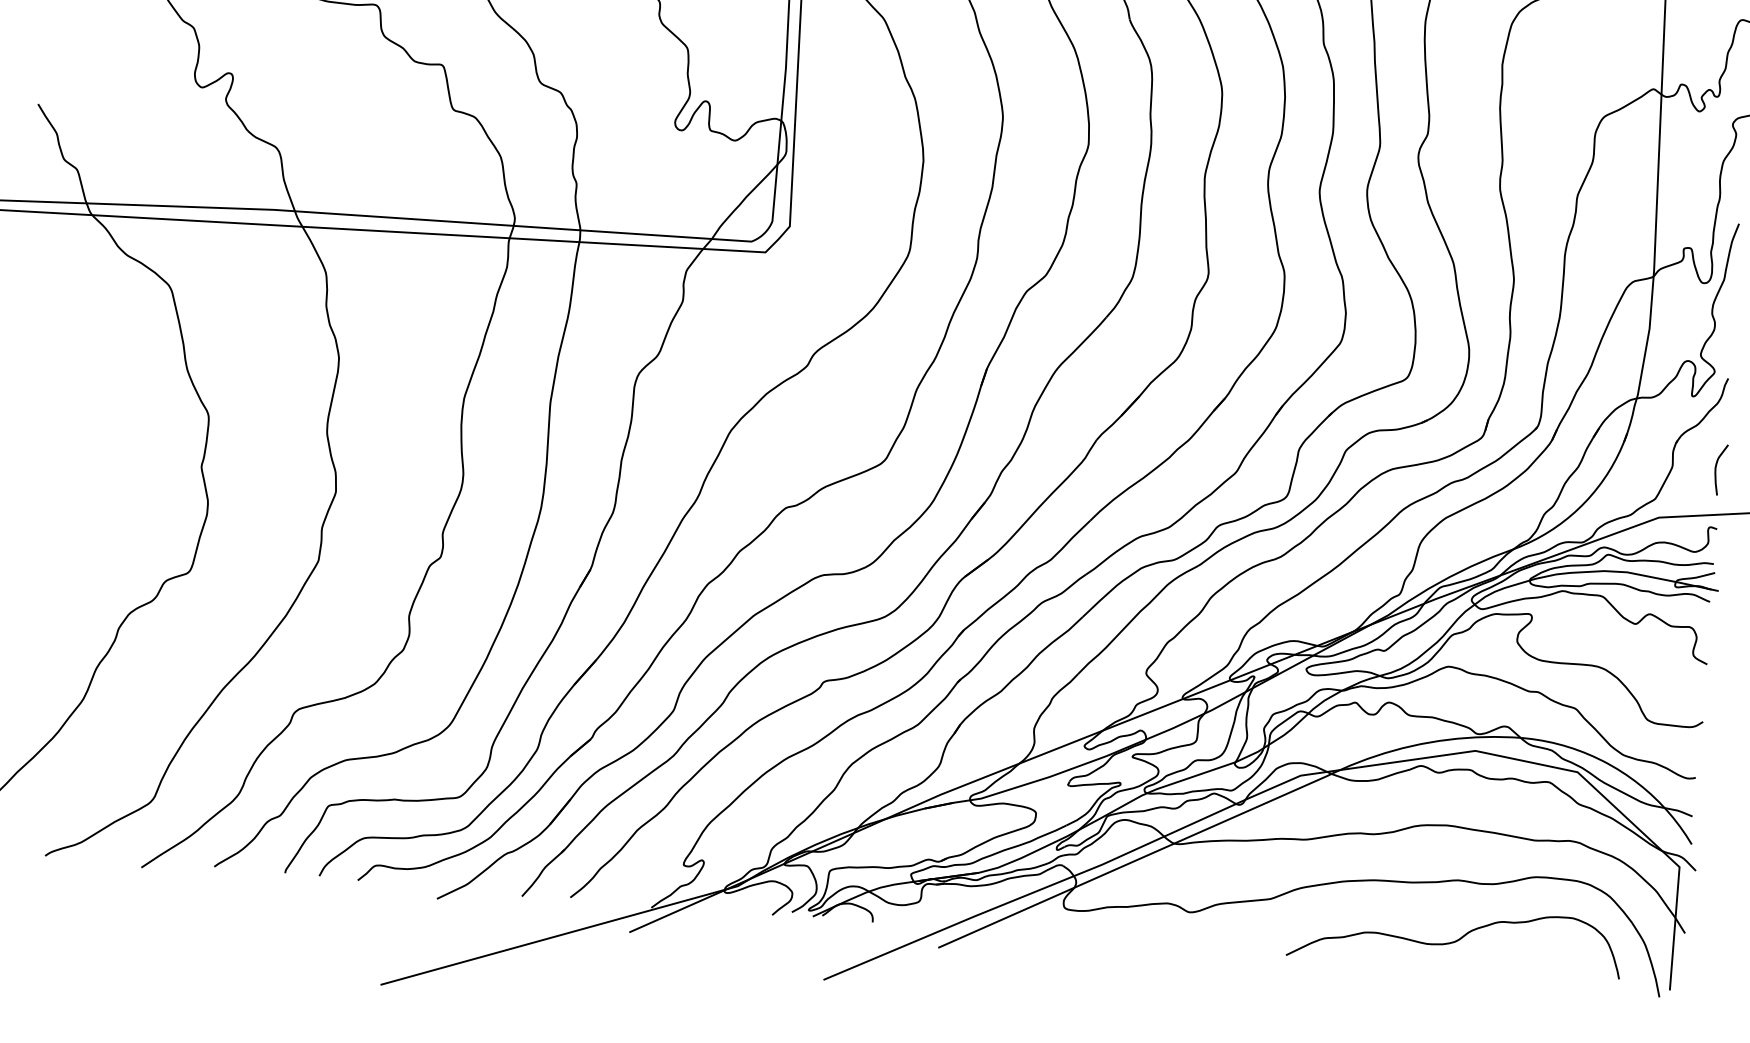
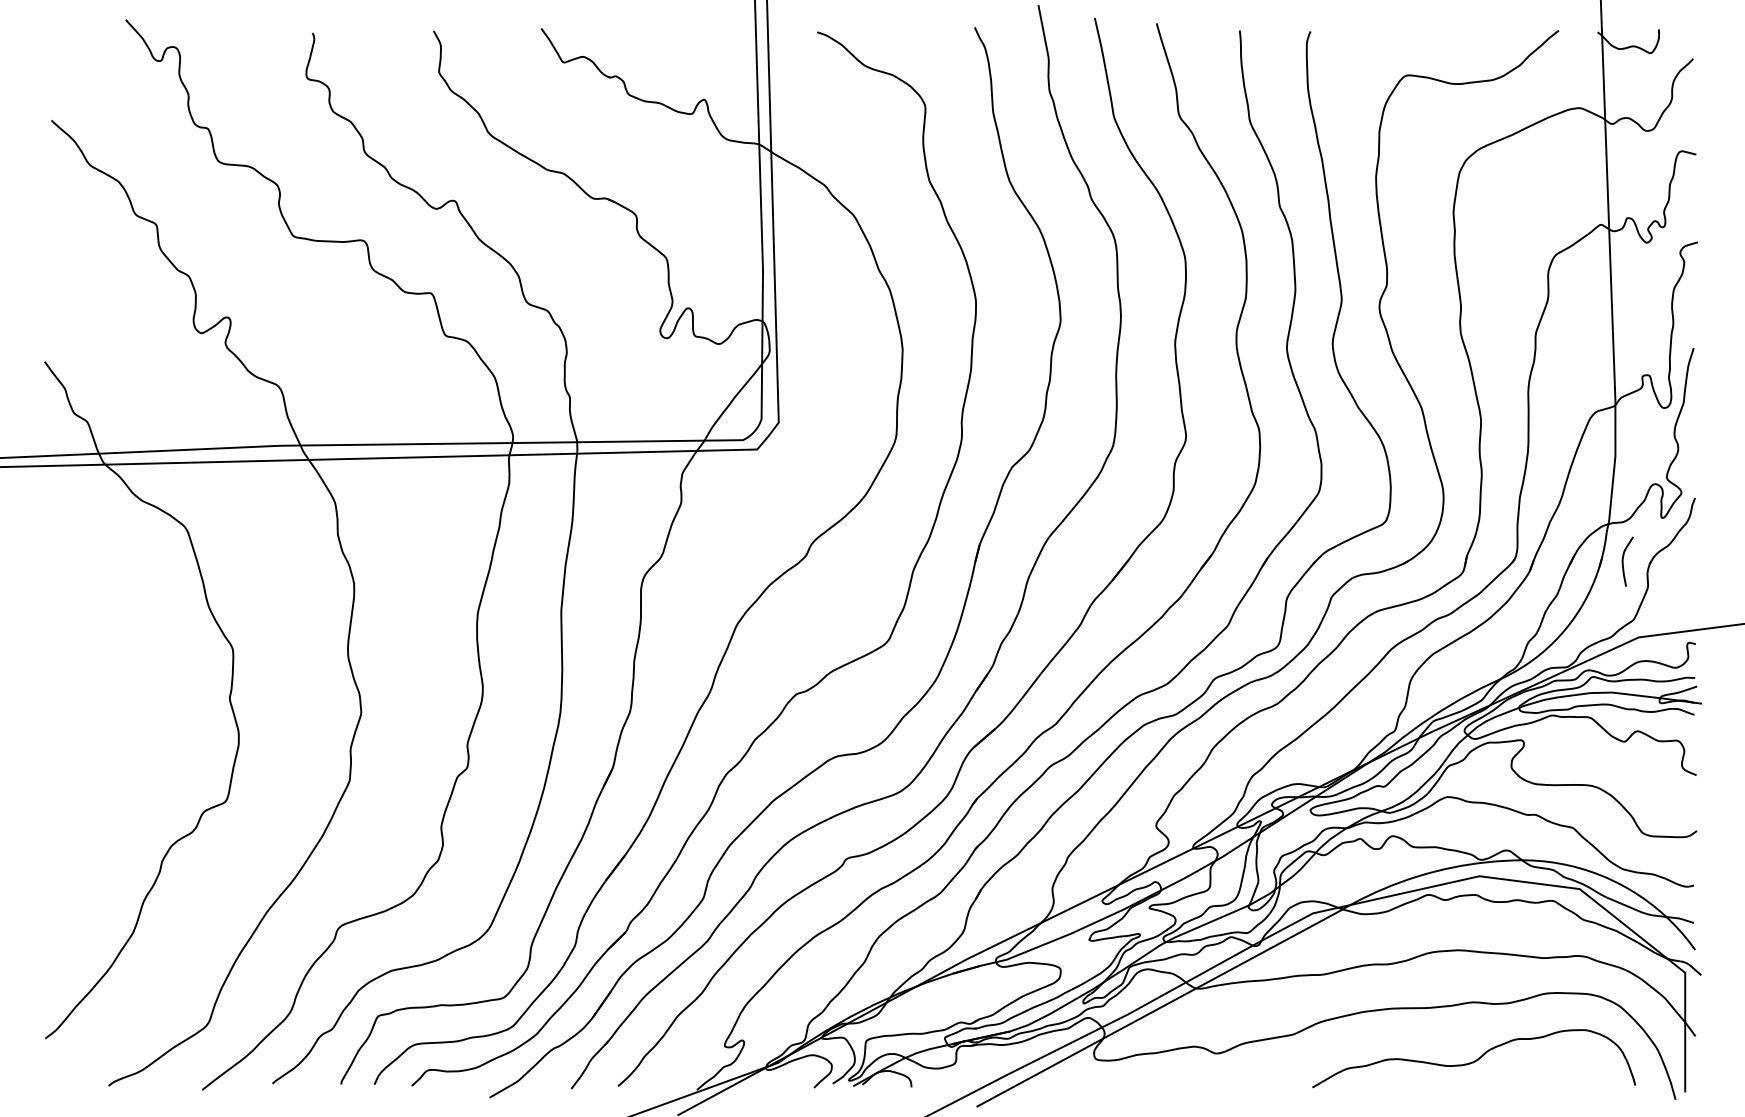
curve: (1716, 469) -> (1623, 561), moved

